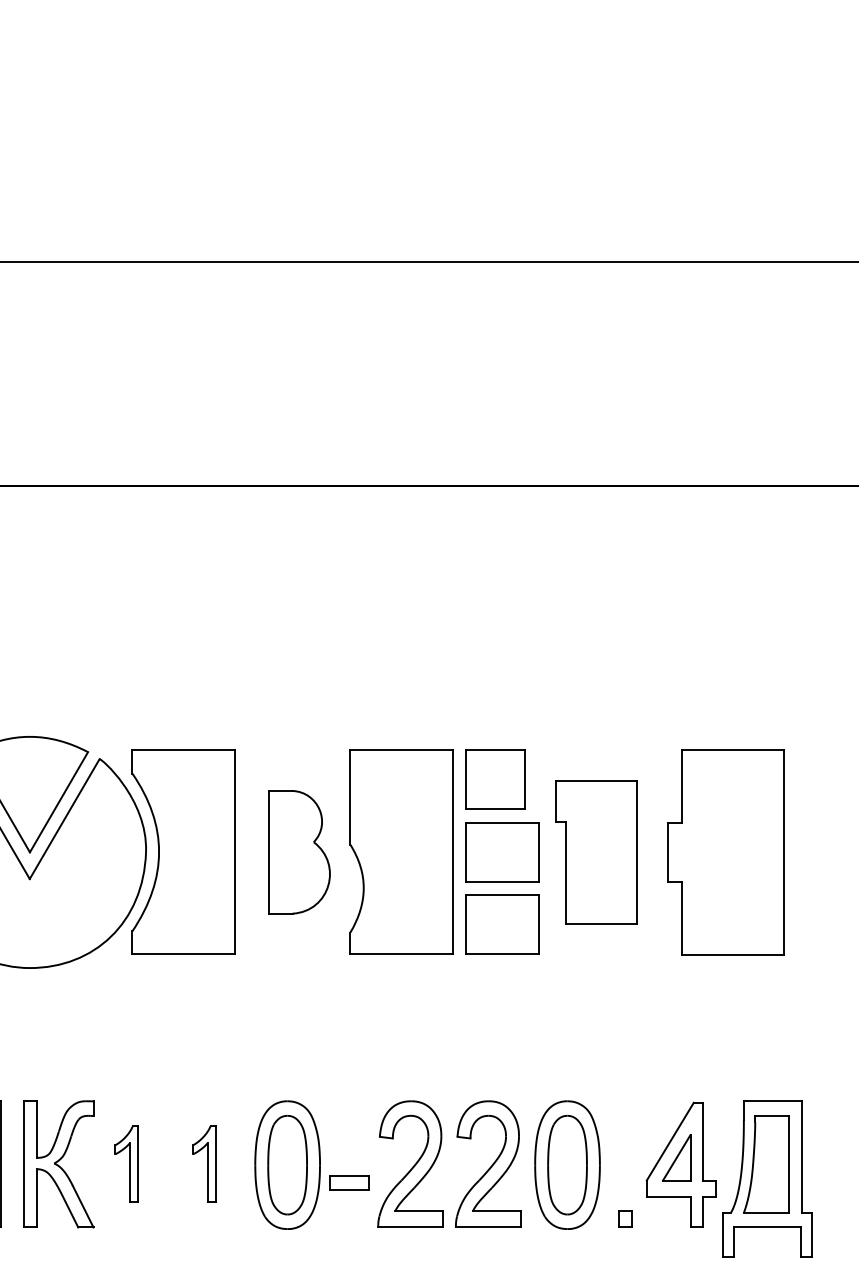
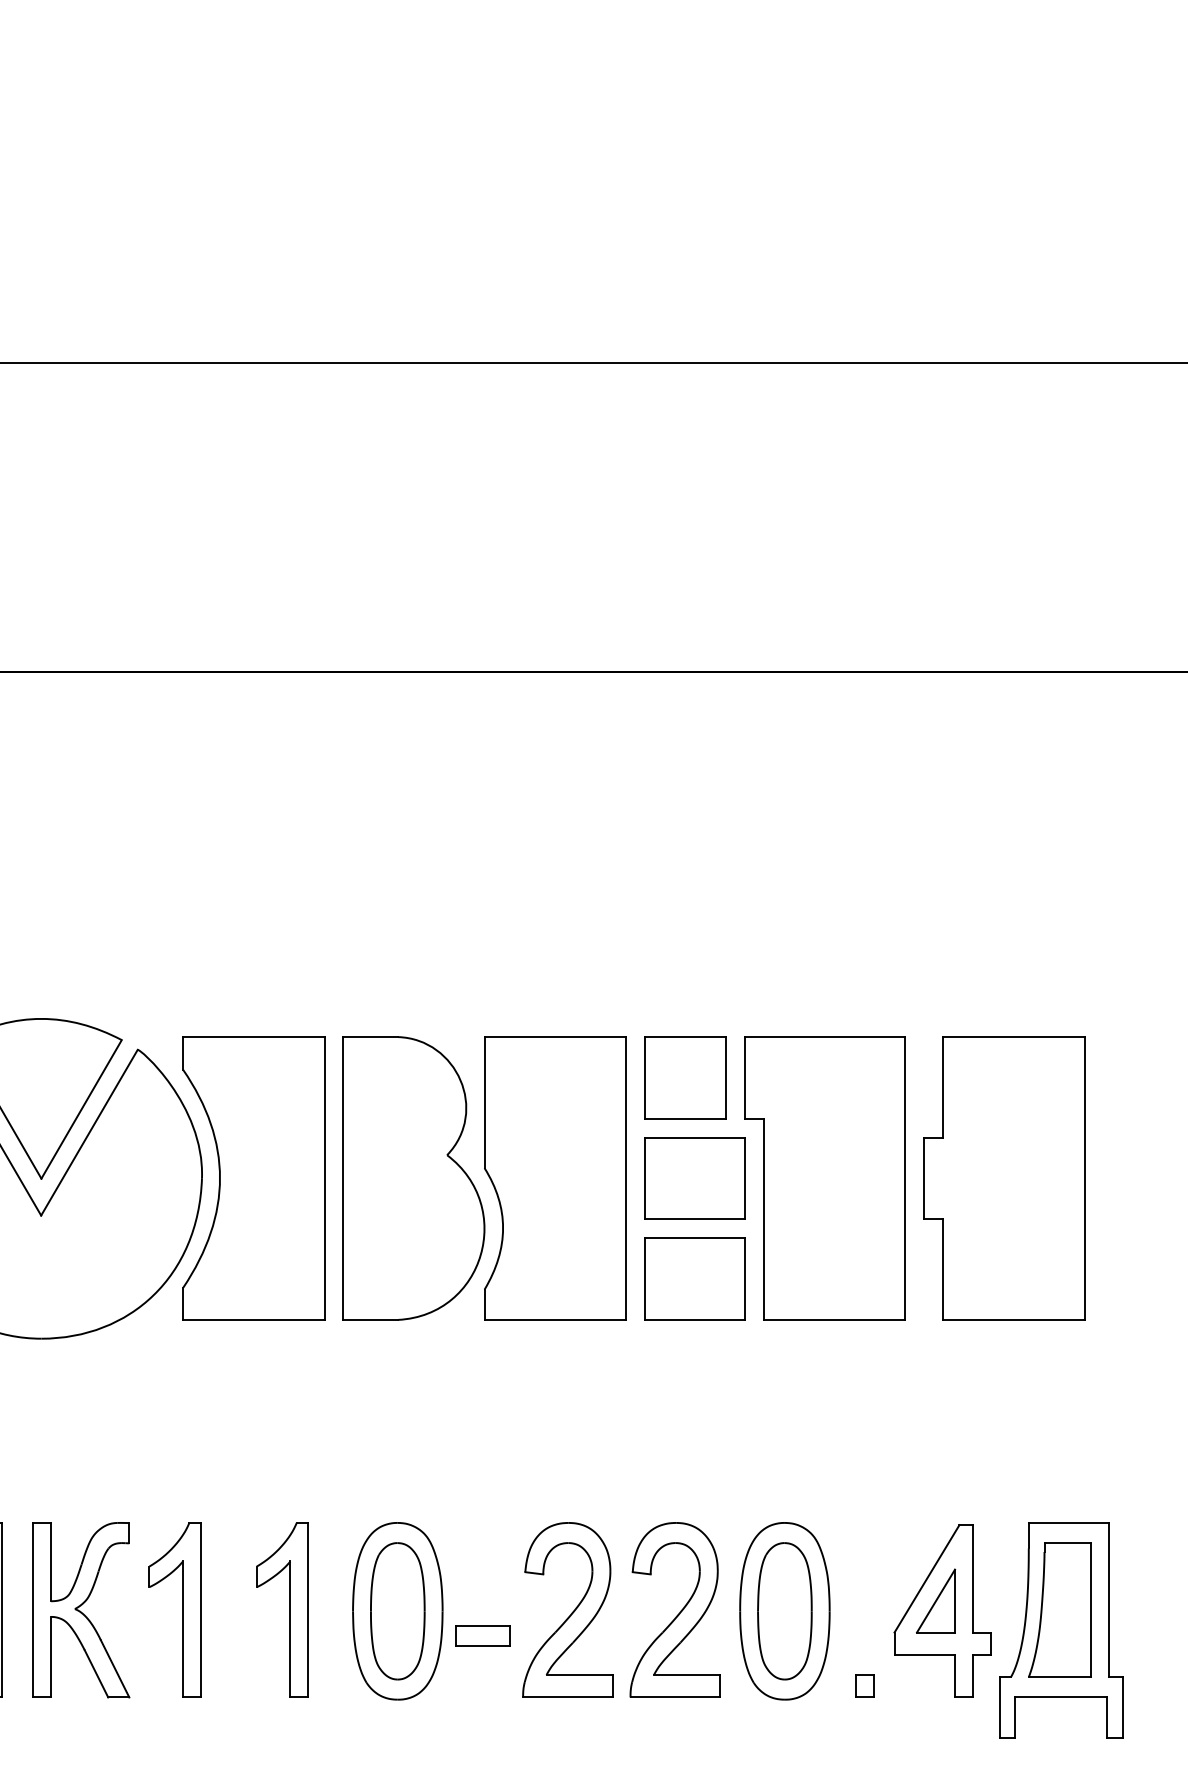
part: (299, 852) -> (414, 1178), size x1.67
part: (596, 852) -> (824, 1178), size x1.43
part: (126, 1163) -> (174, 1609), size x1.67
part: (204, 1163) -> (282, 1609), size x1.67

